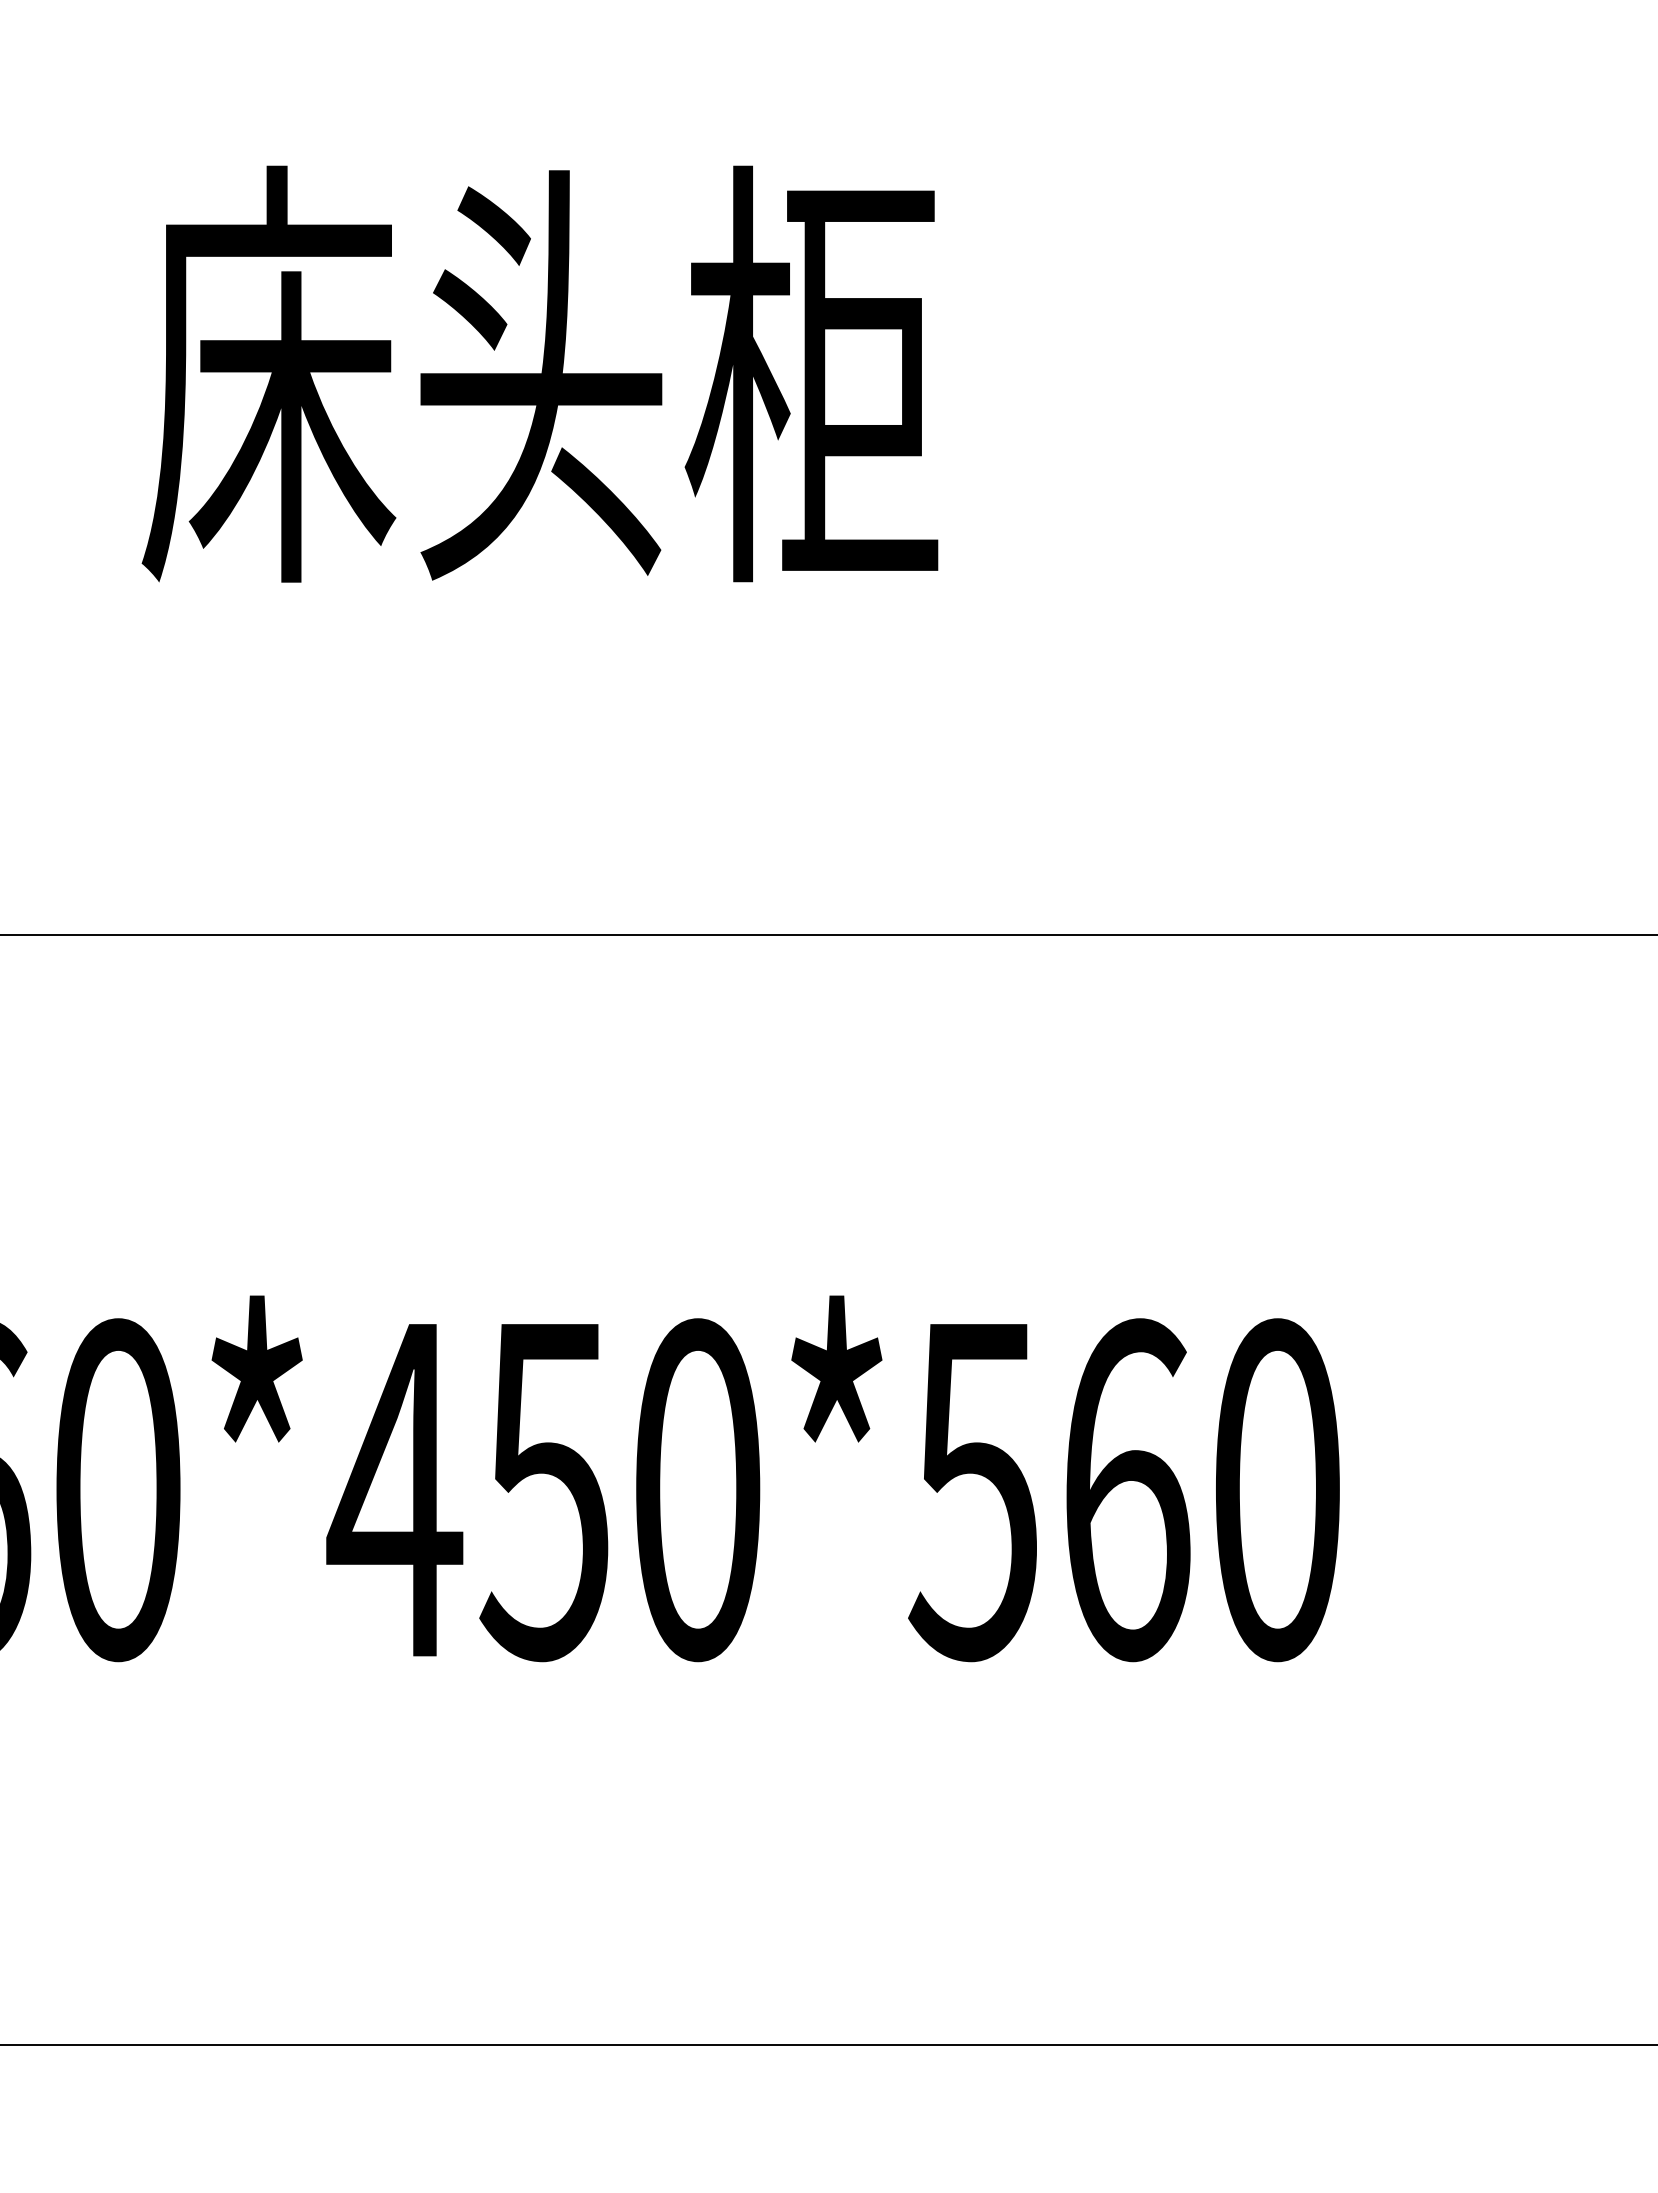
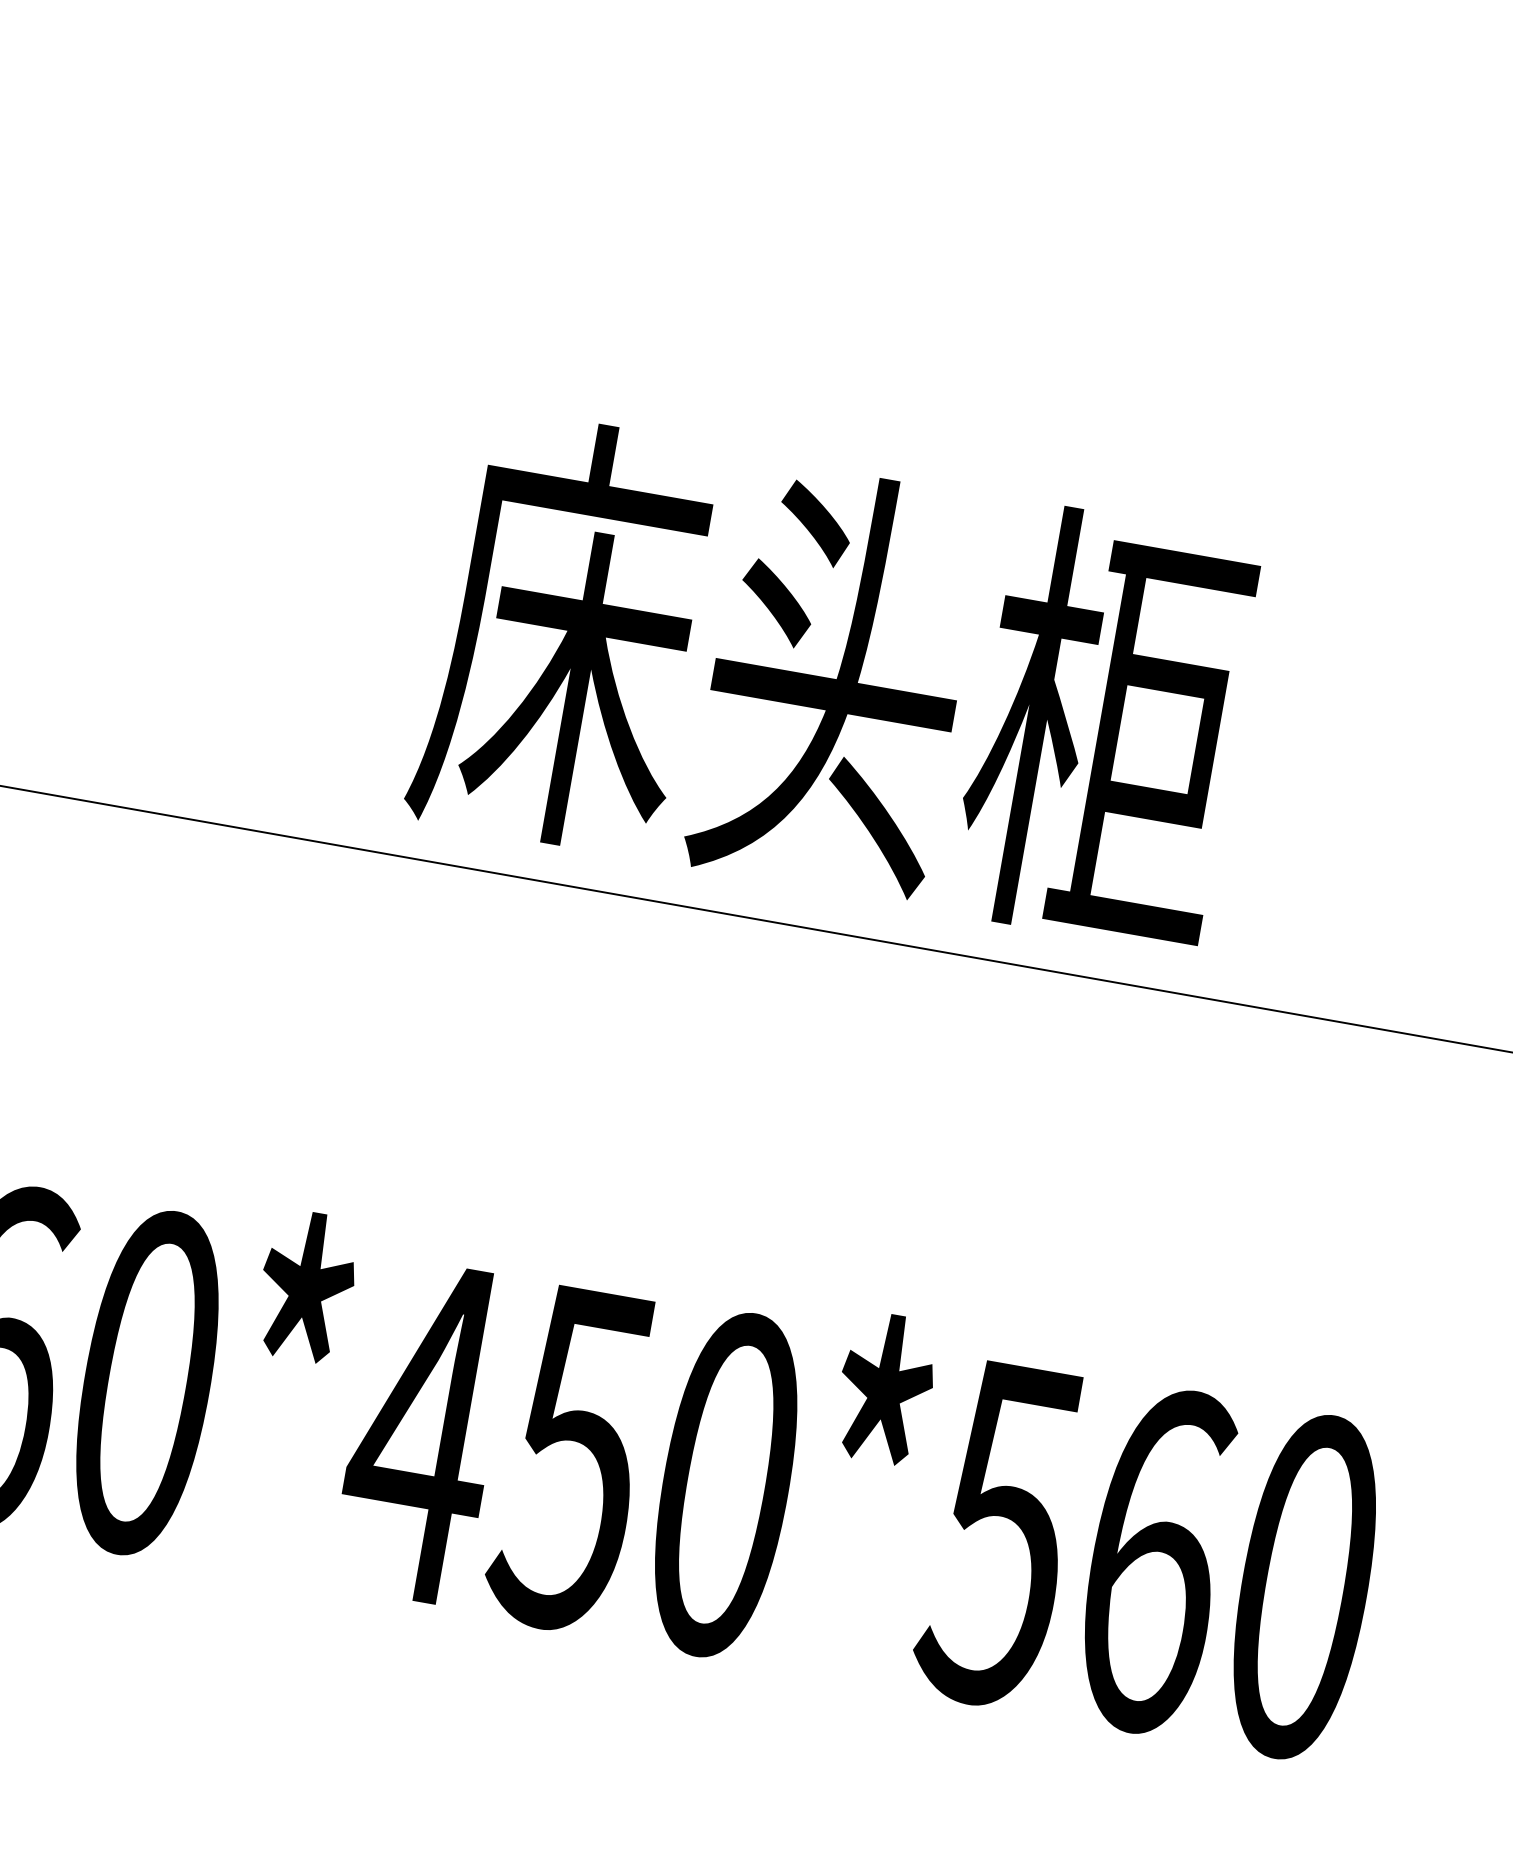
text: (539, 373) -> (834, 679), moved

